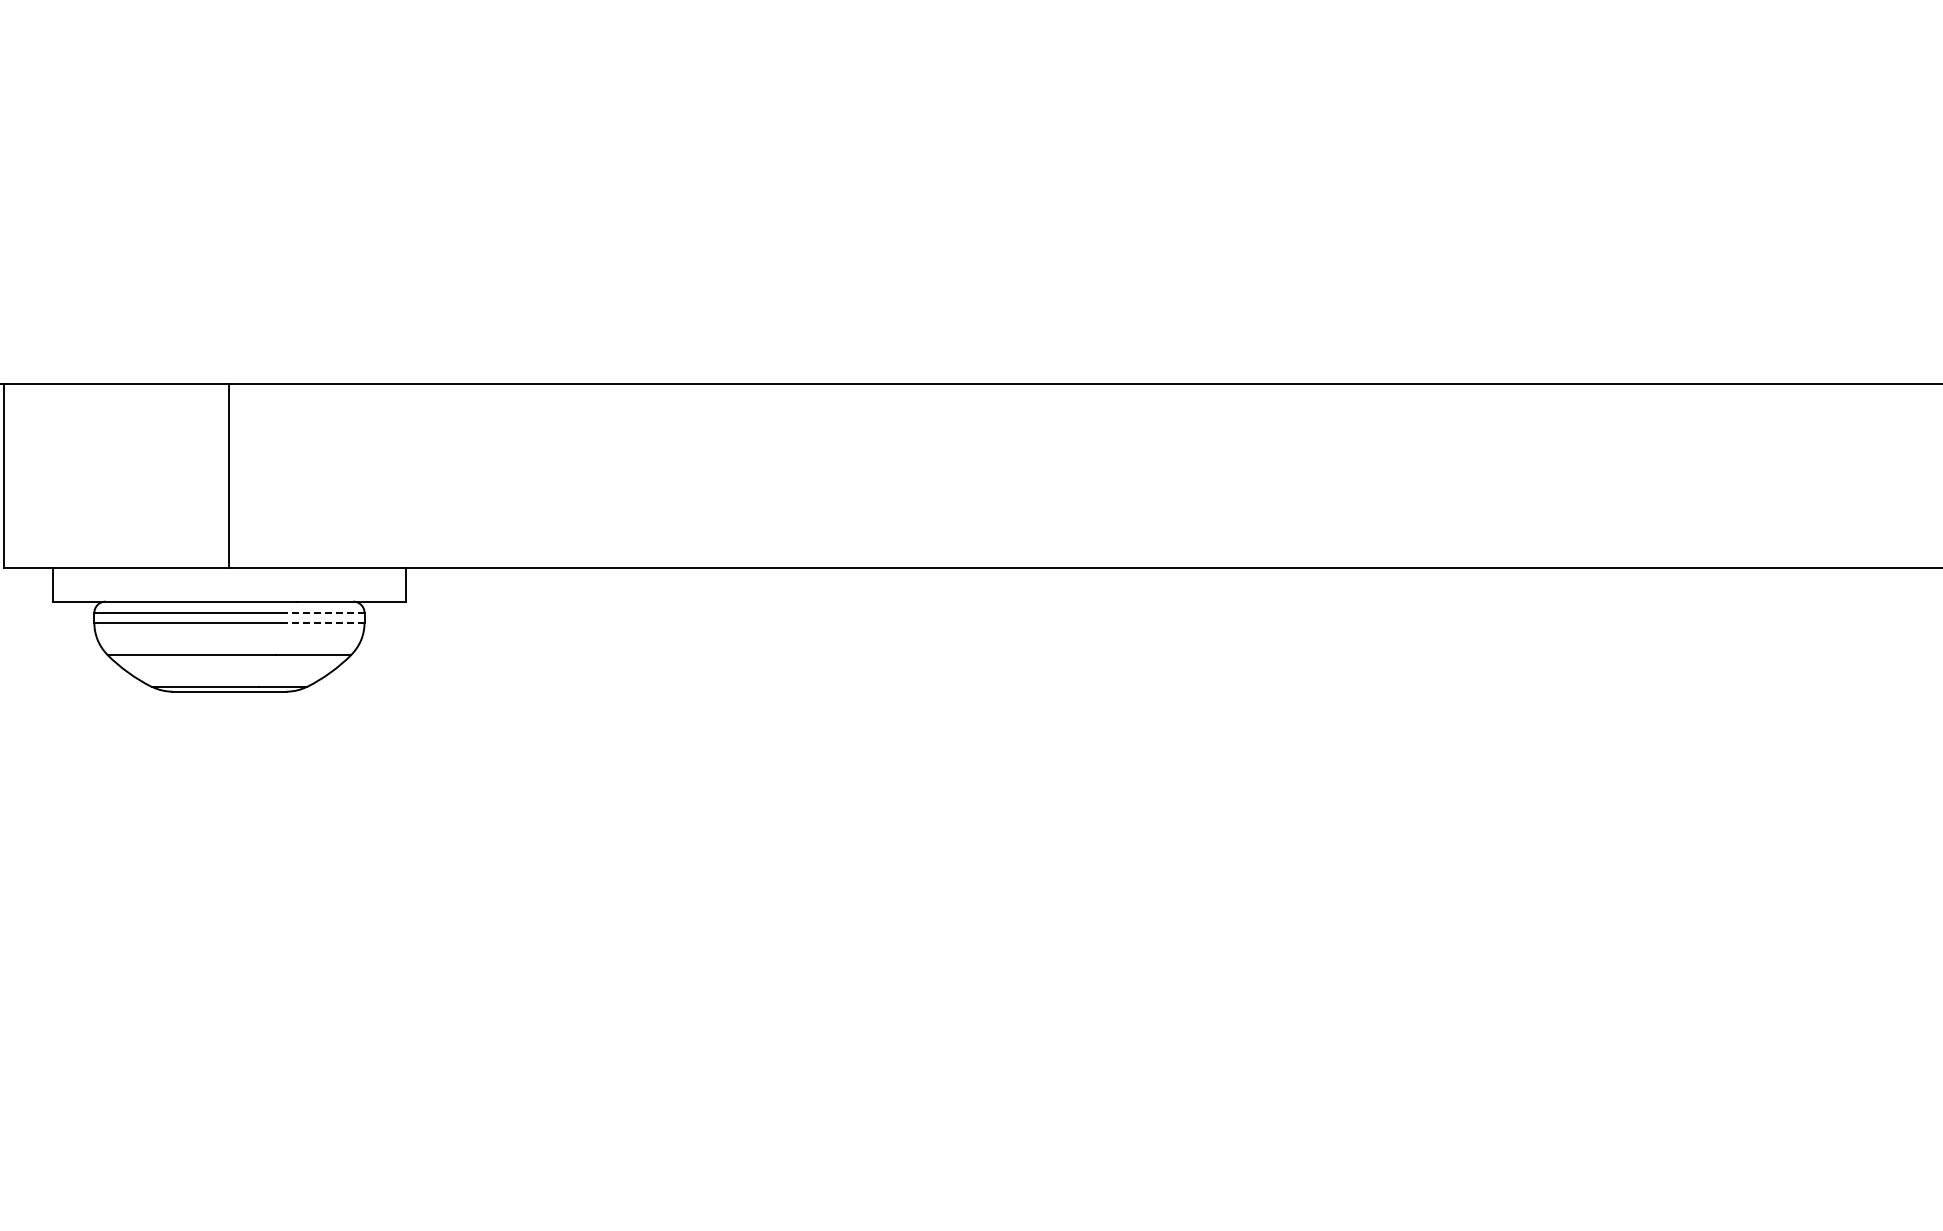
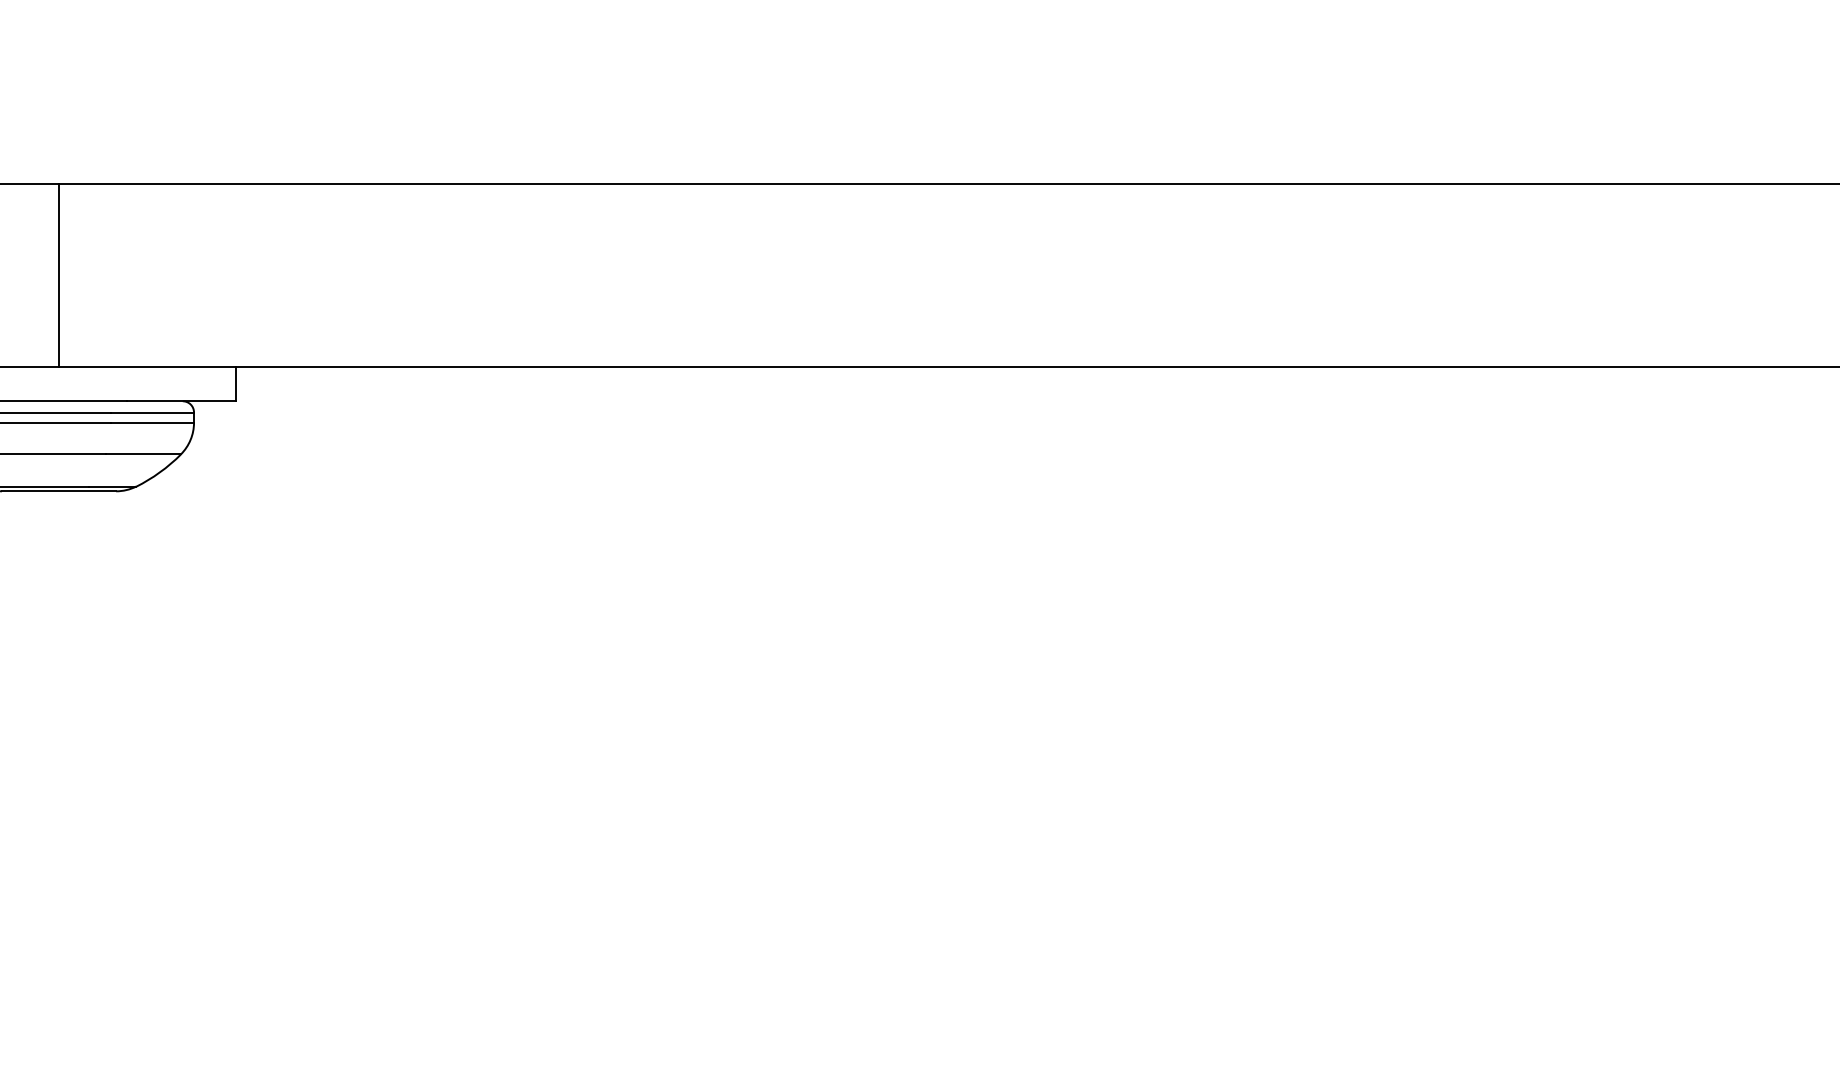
line: (322, 612) -> (152, 412), dashed -> solid
line: (322, 623) -> (152, 423), dashed -> solid

